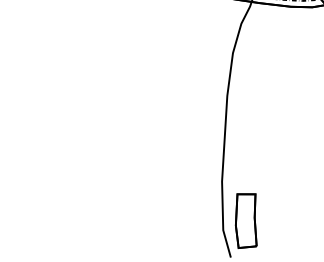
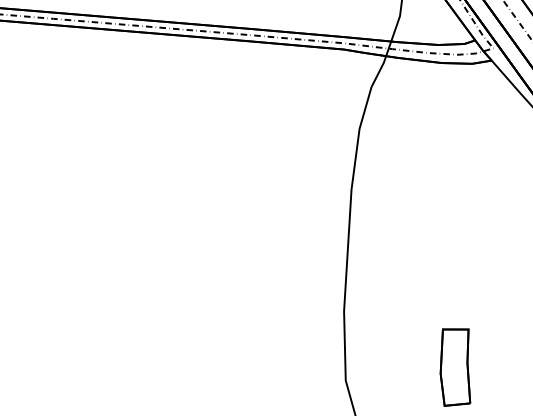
part: (246, 221) -> (455, 367), moved

